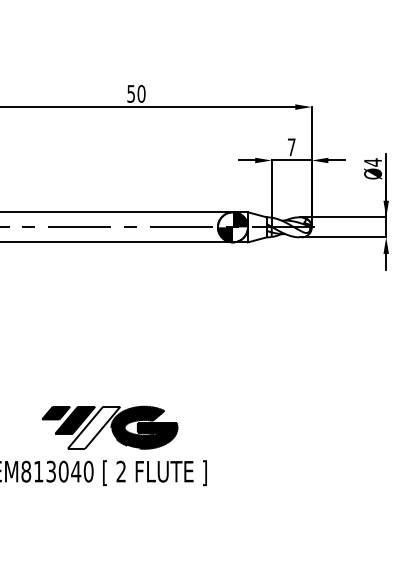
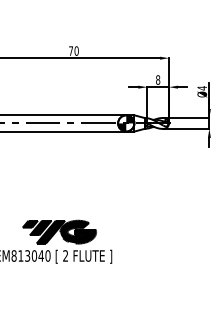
text: (132, 92) -> (71, 50), 50 -> 70
text: (292, 146) -> (158, 79), 7 -> 8
fill: (93, 426) -> (50, 231), added

